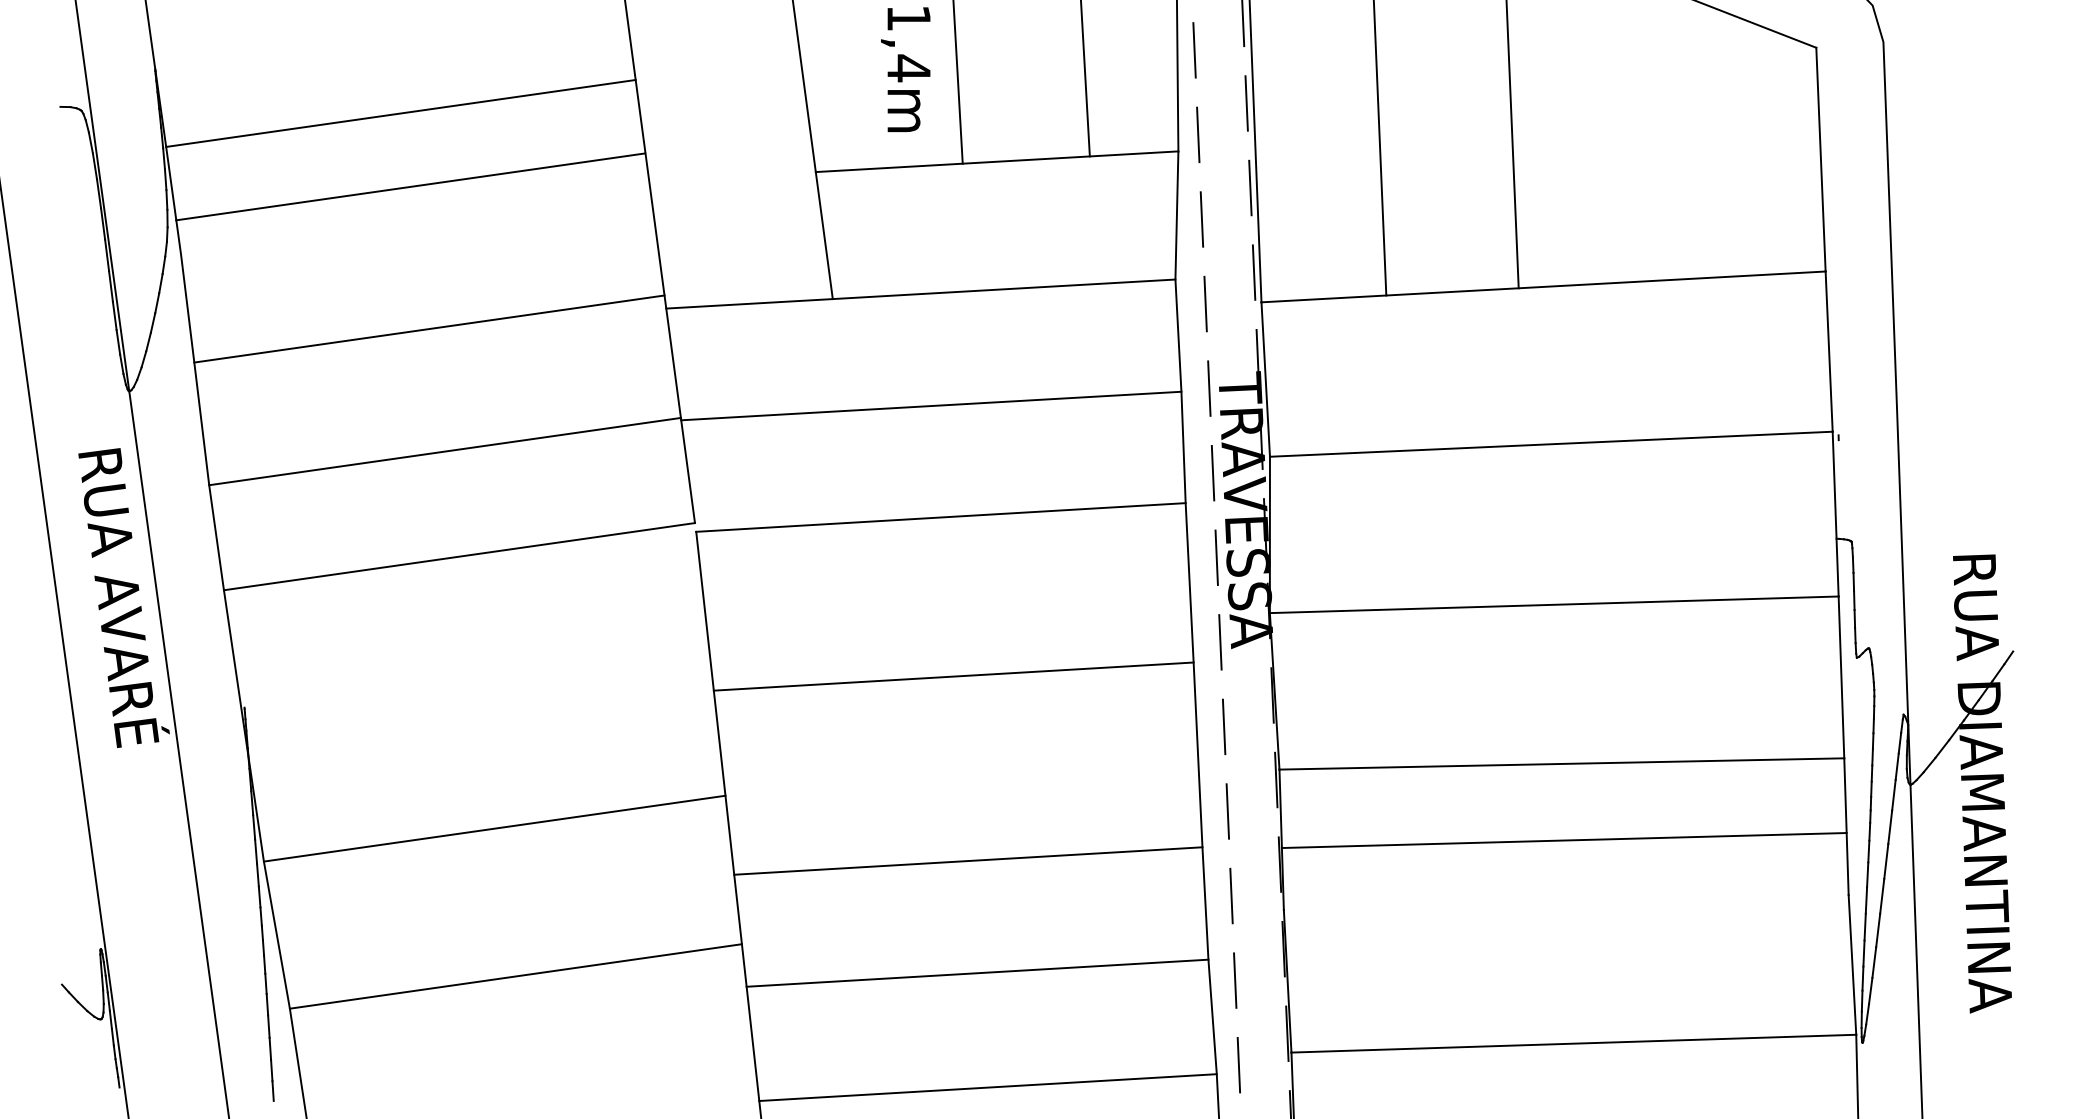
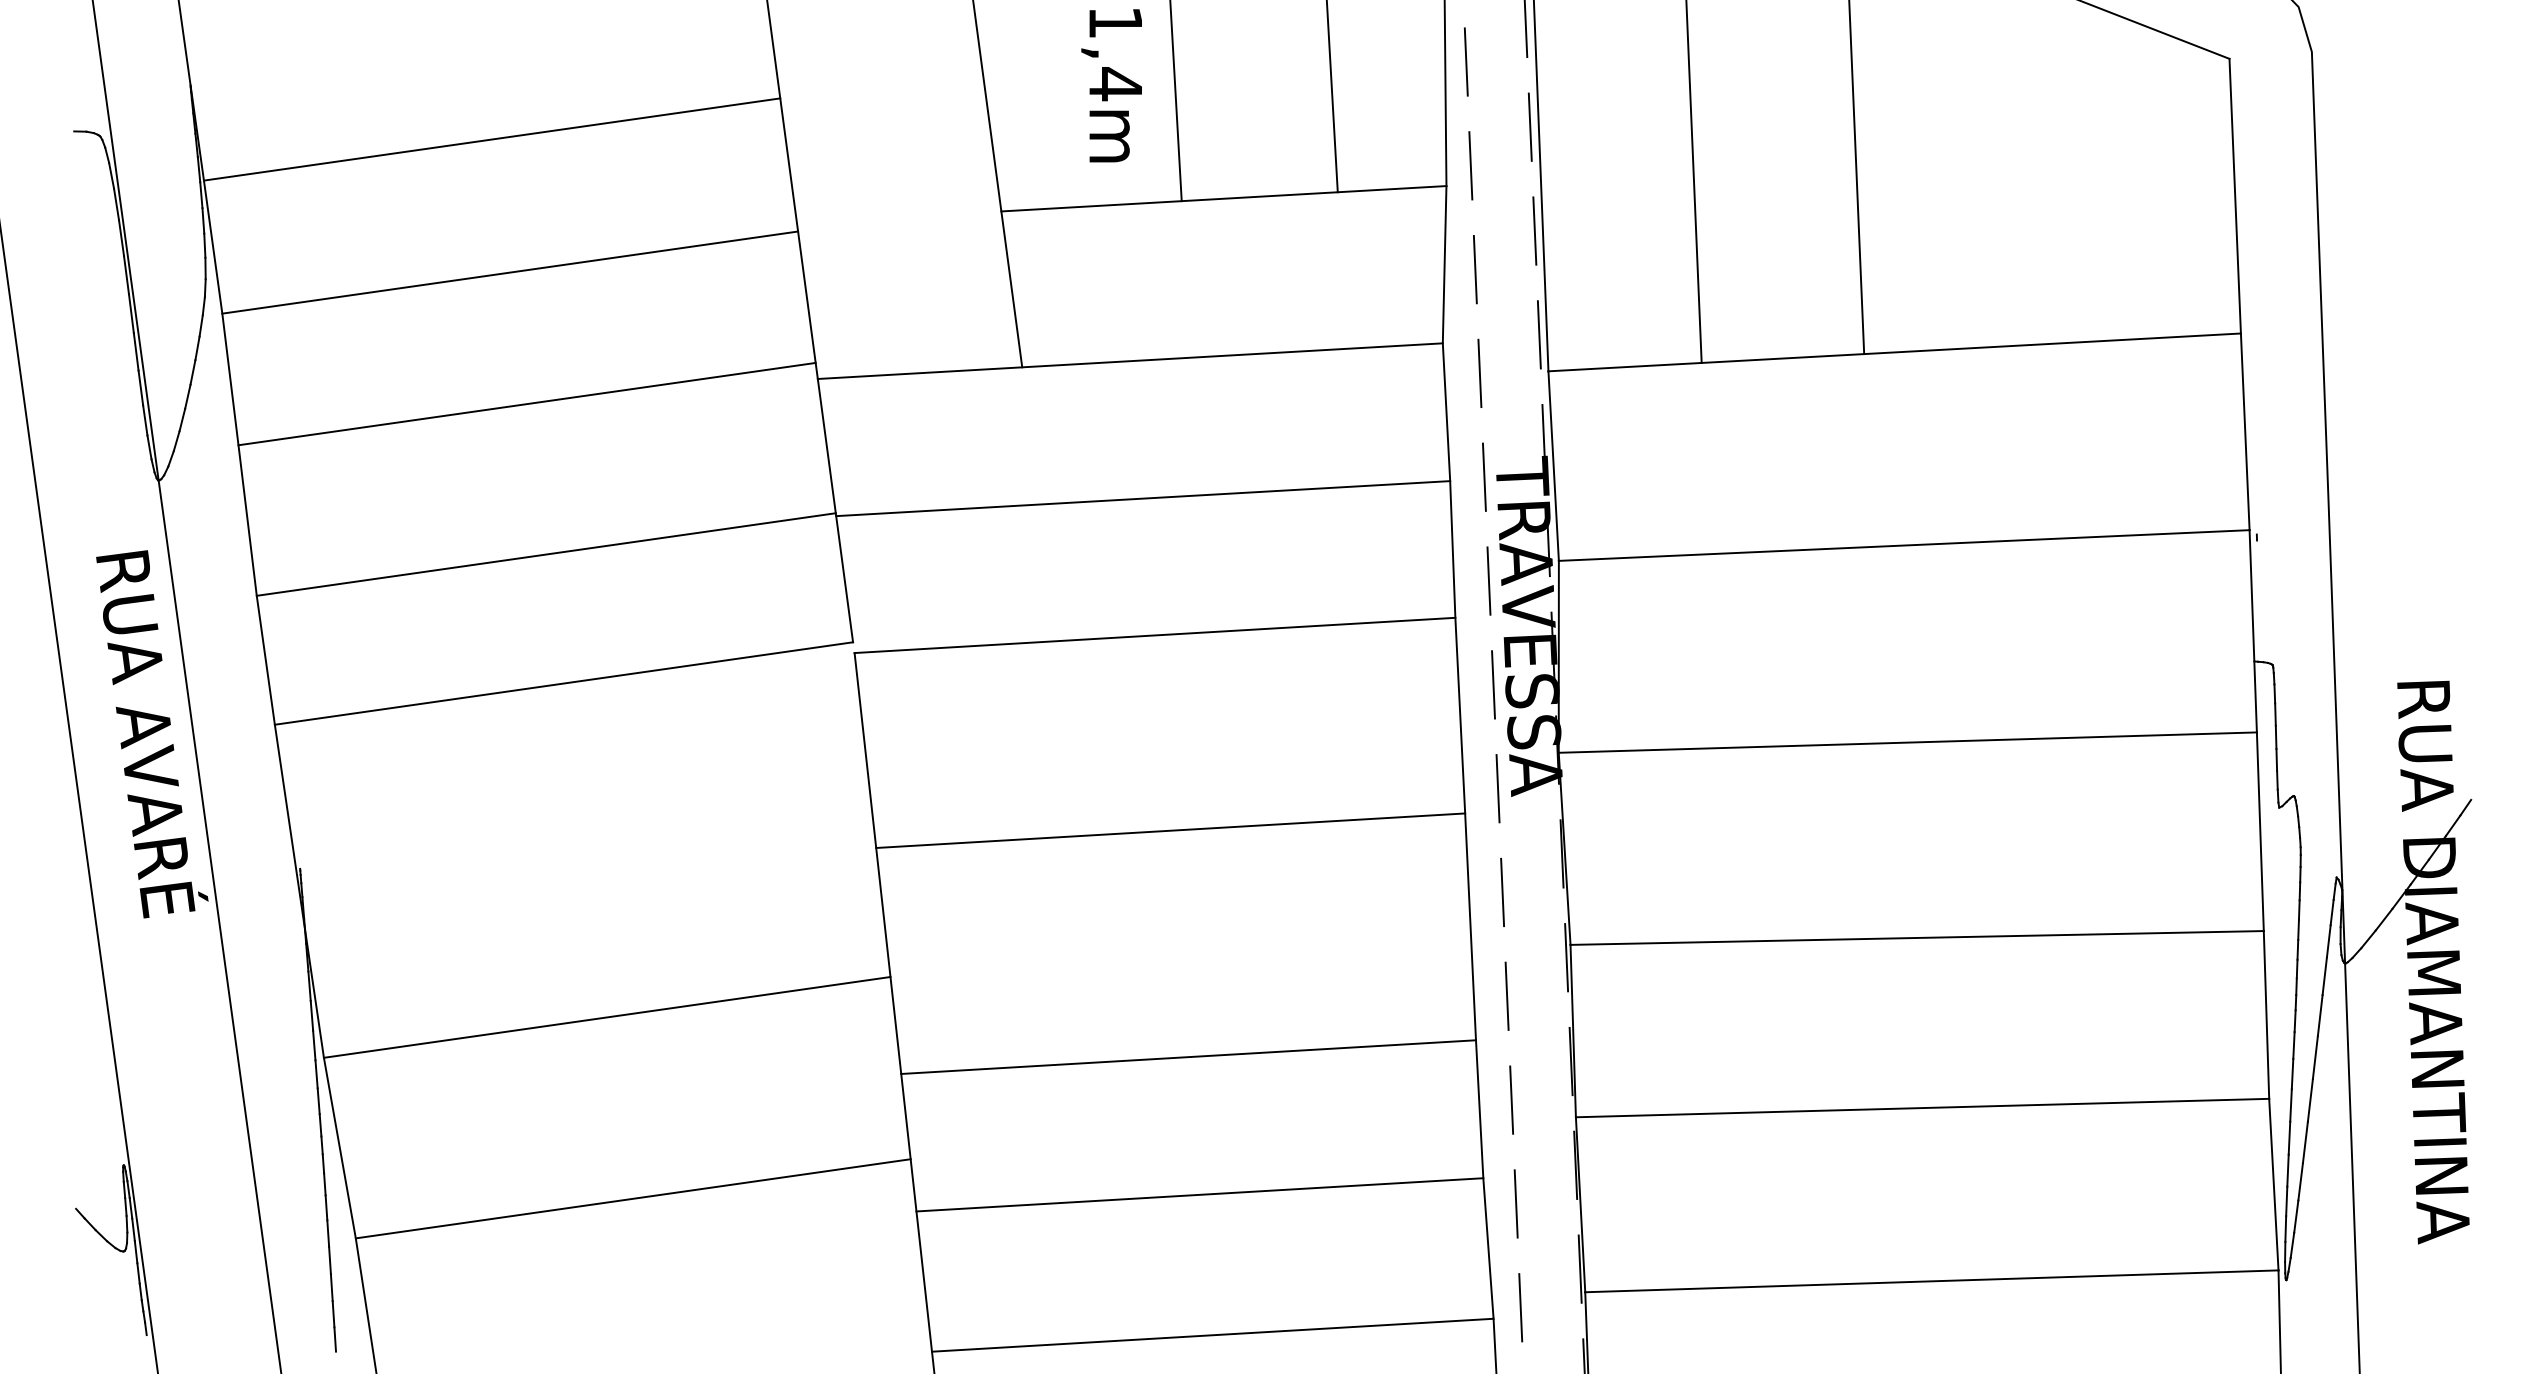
line: (410, 186) -> (509, 272), moved
line: (1563, 840) -> (1921, 1108), moved

